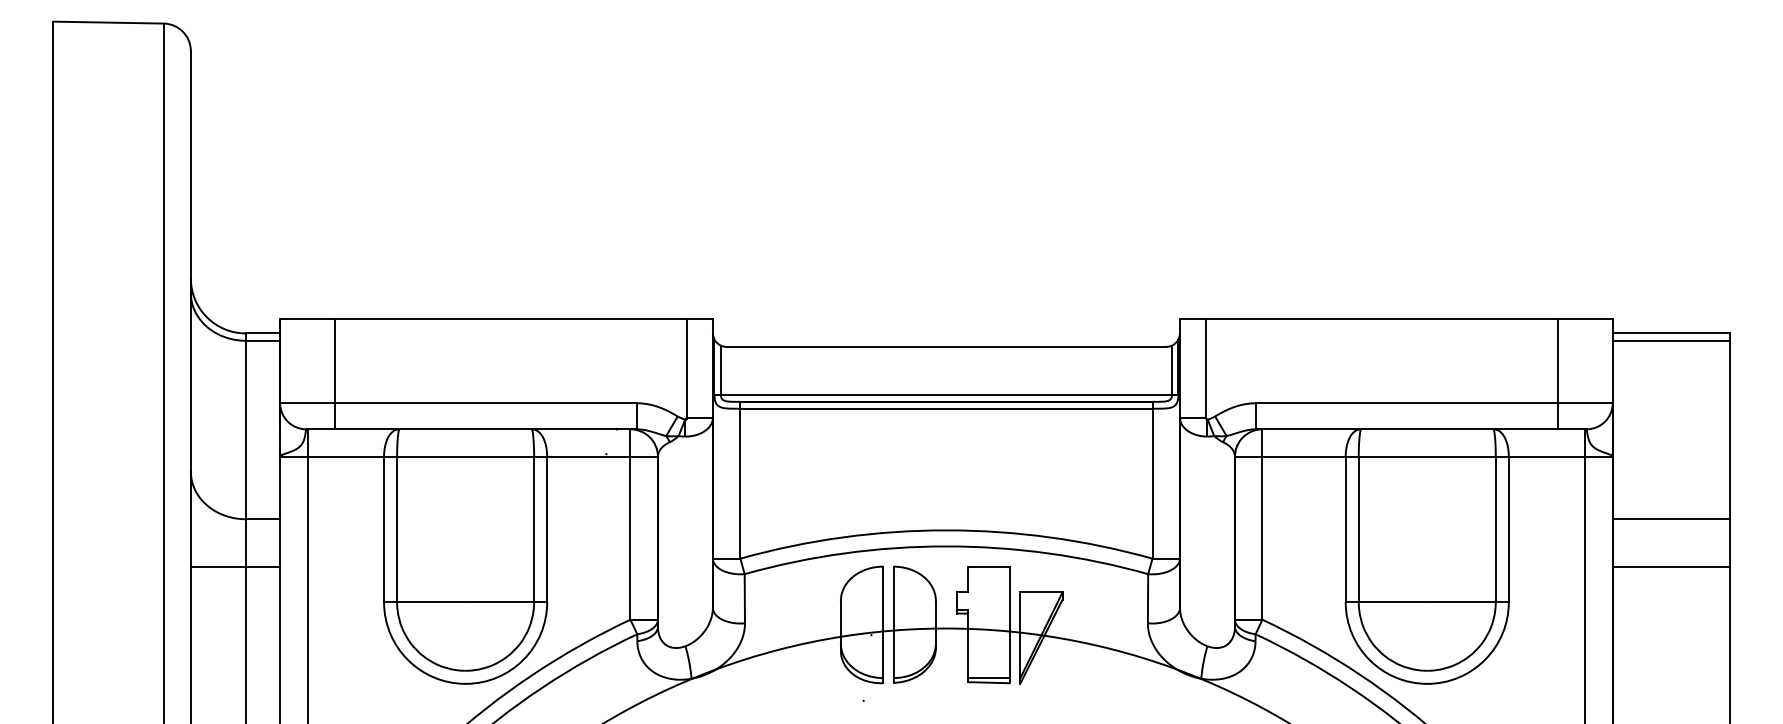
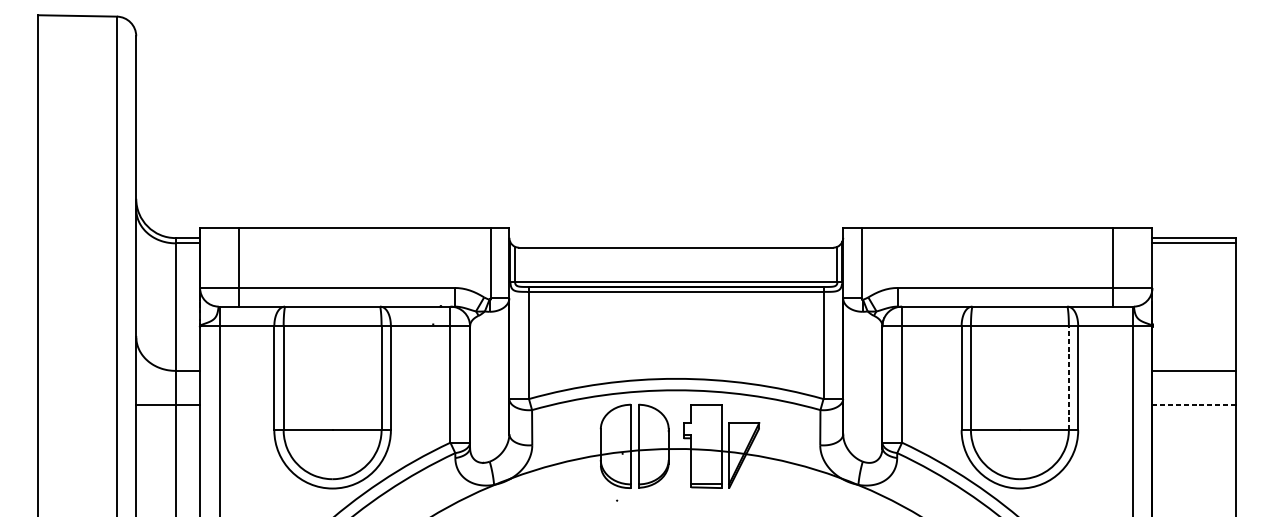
line: (1495, 529) -> (1068, 378), solid -> dashed
line: (1670, 566) -> (1193, 404), solid -> dashed

